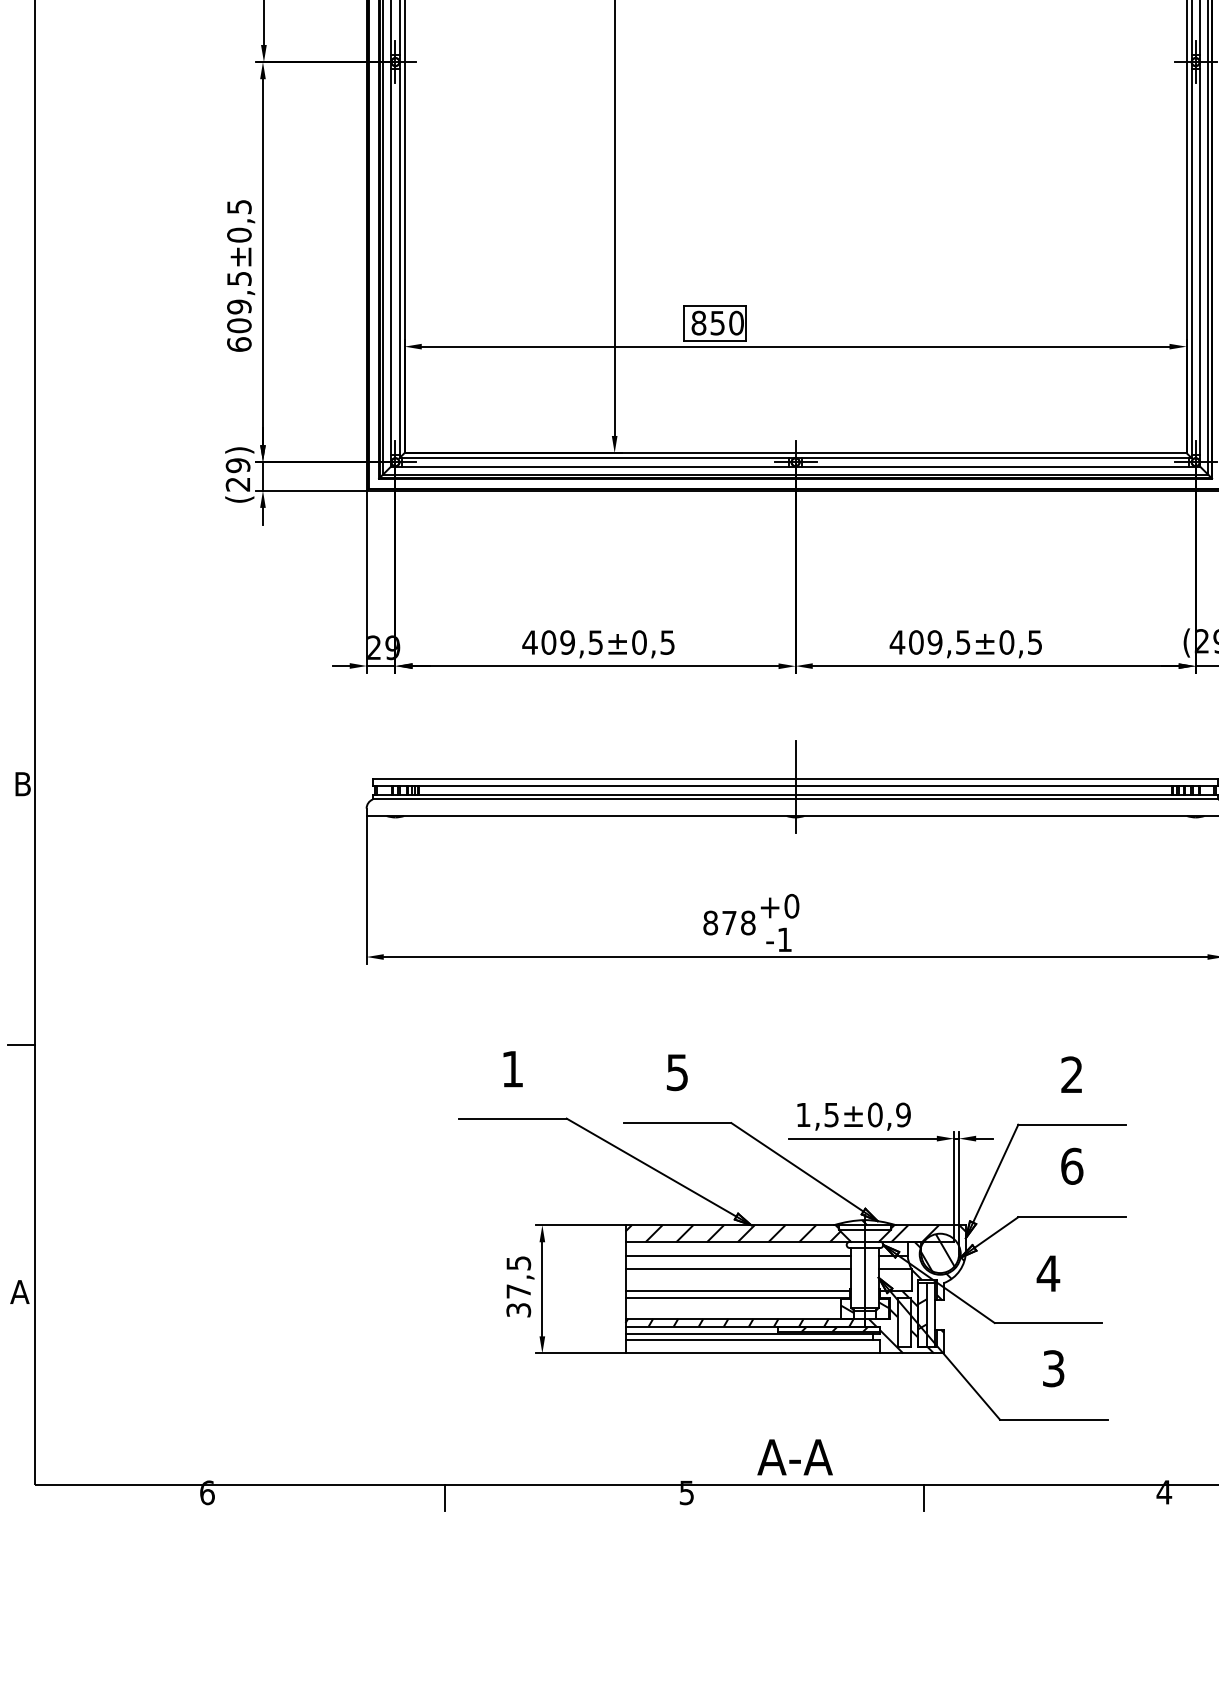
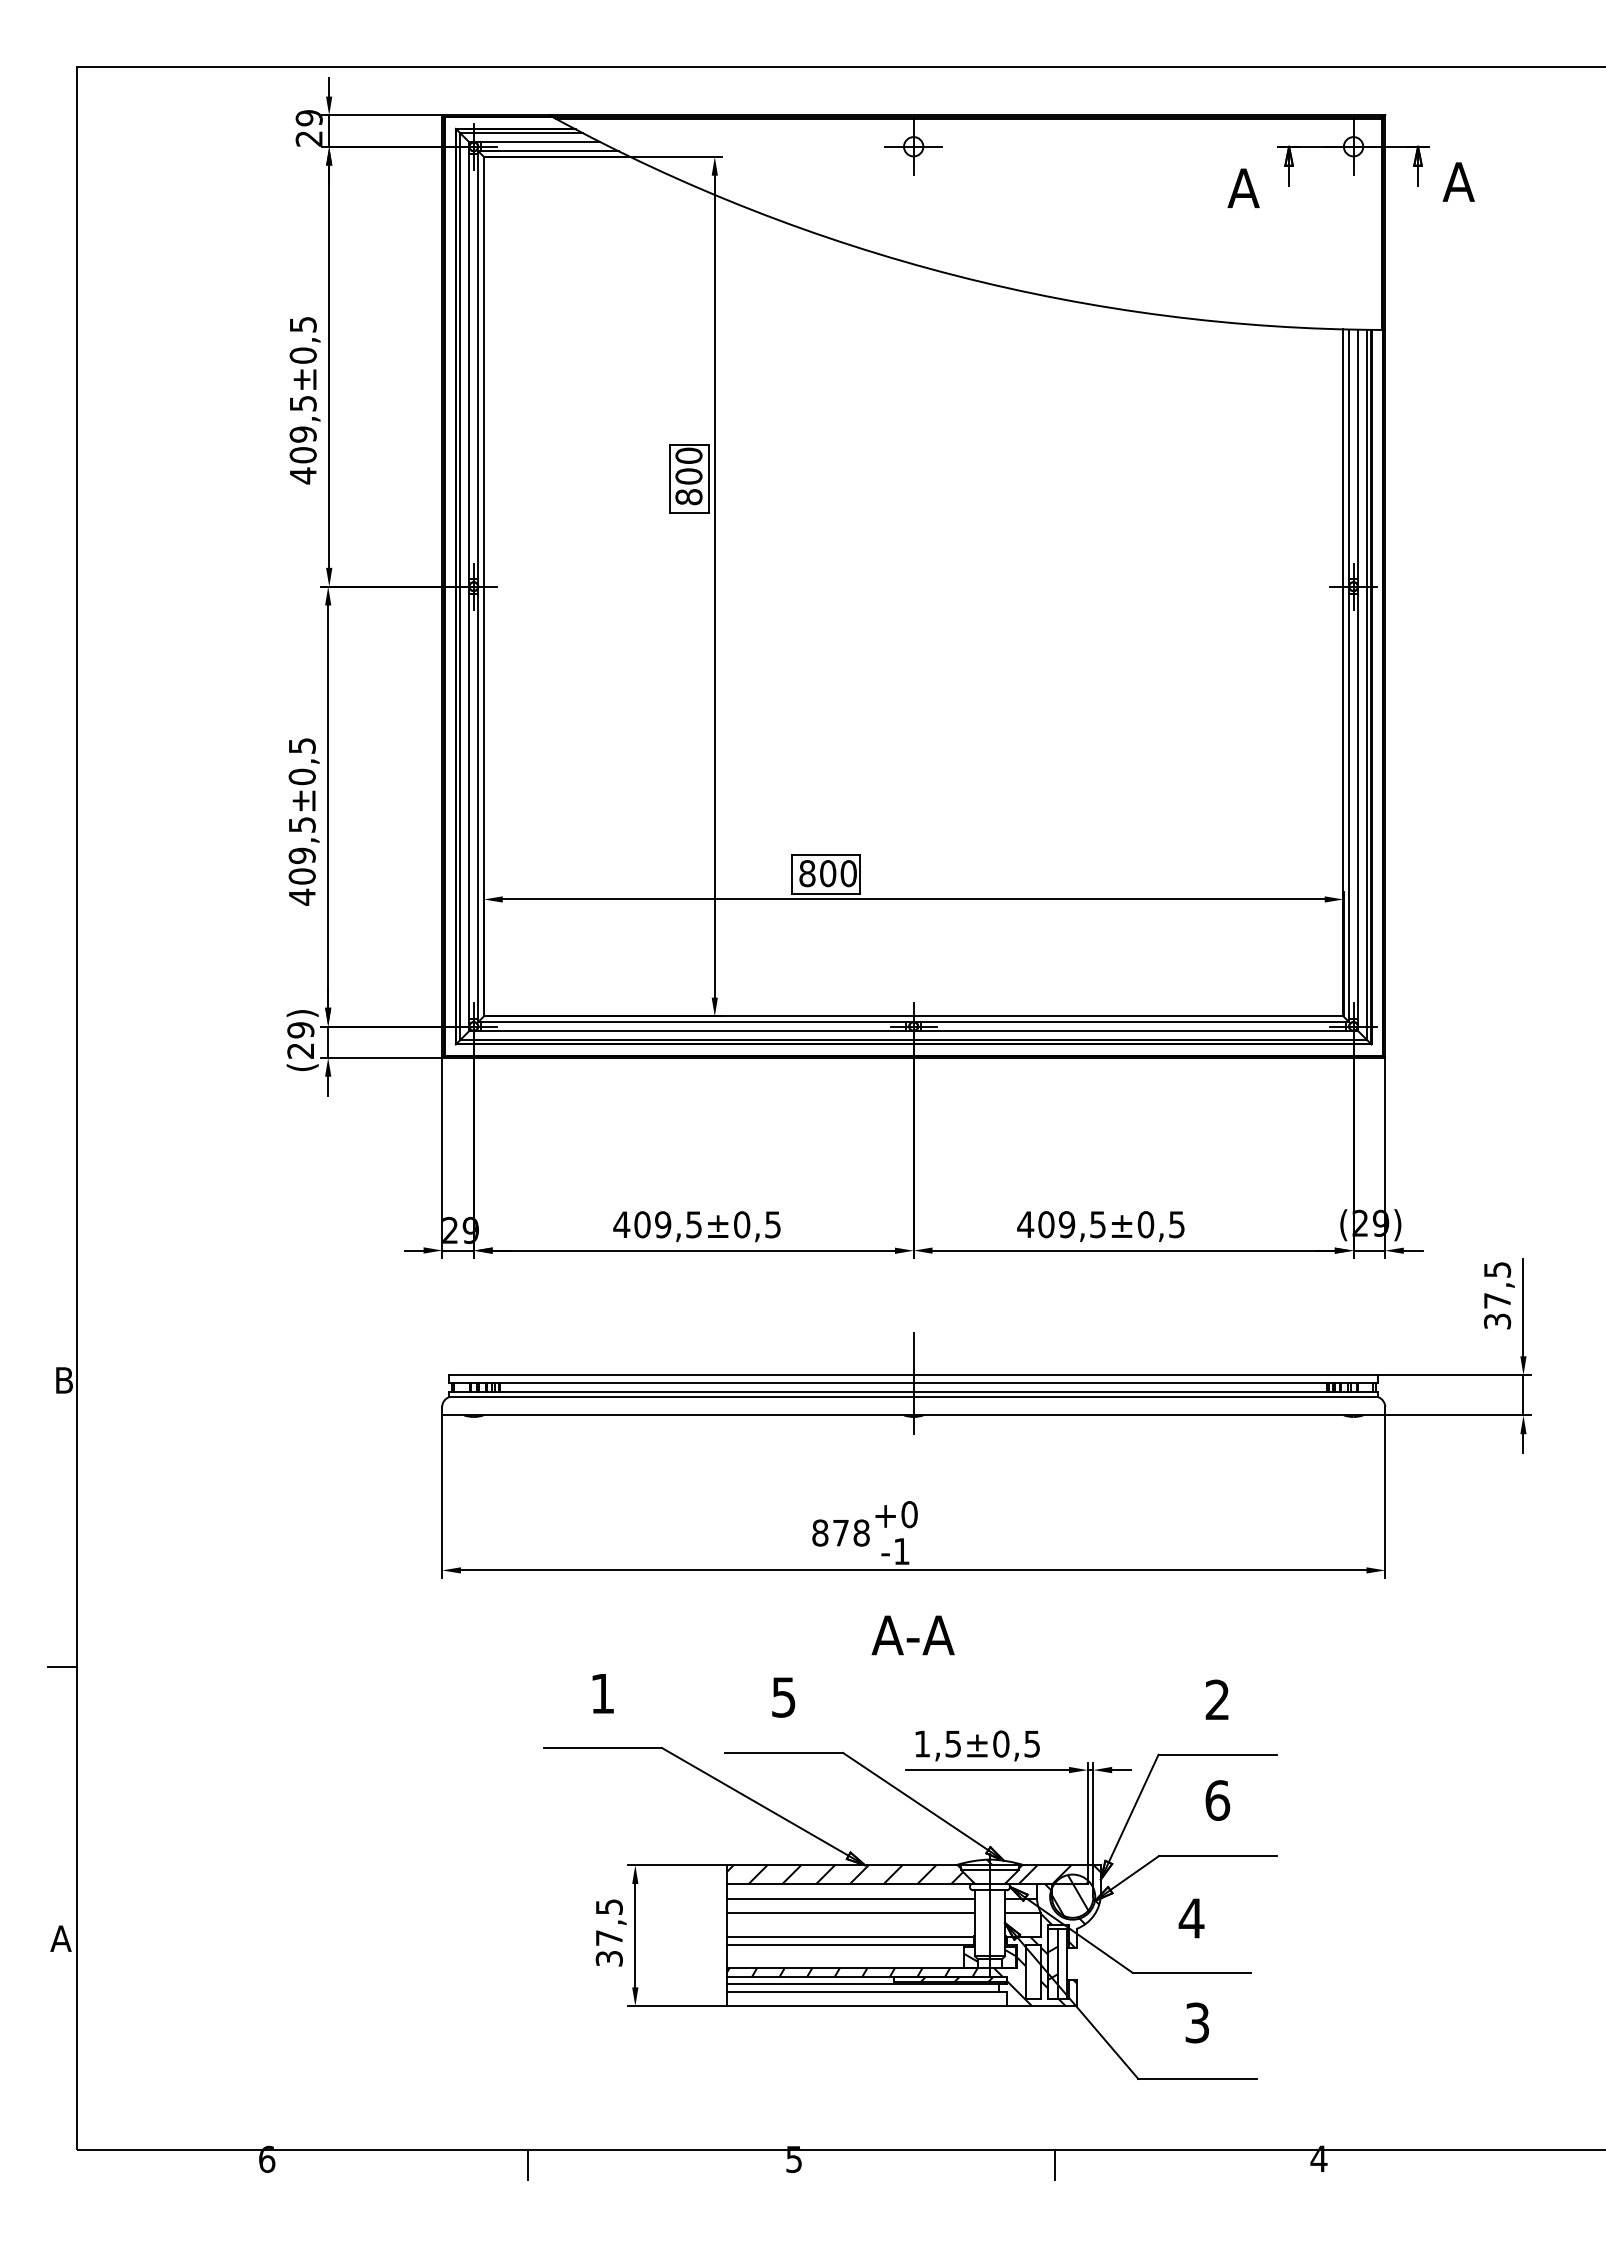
text: (718, 323) -> (828, 873), 850 -> 800
text: (238, 343) -> (301, 896), 609,5 -> 409,5
text: (903, 1114) -> (1032, 1743), ±0,9 -> ±0,5
text: (794, 1457) -> (912, 1635), moved

